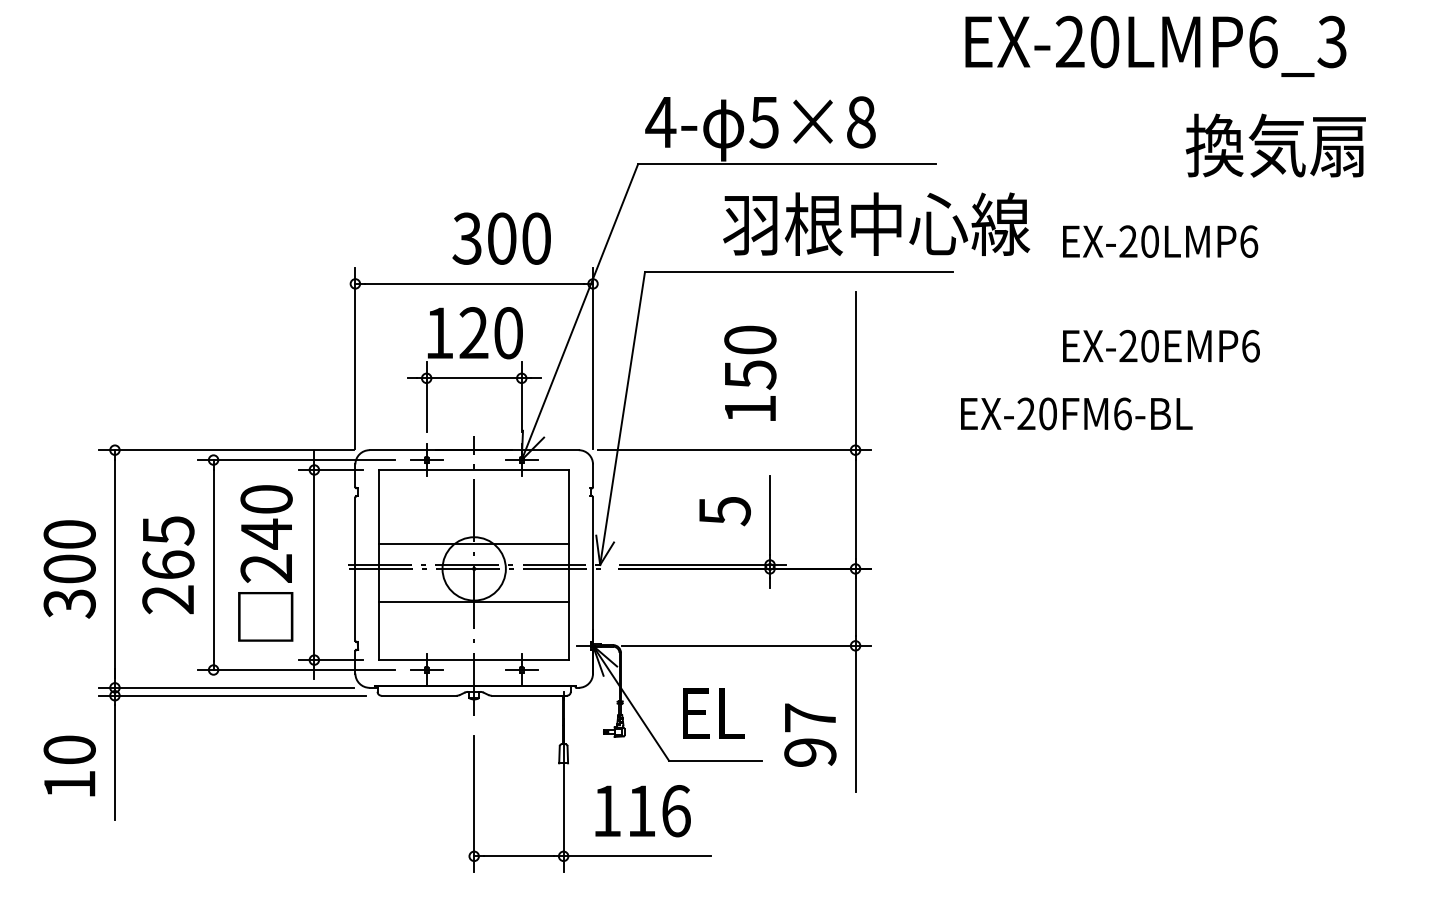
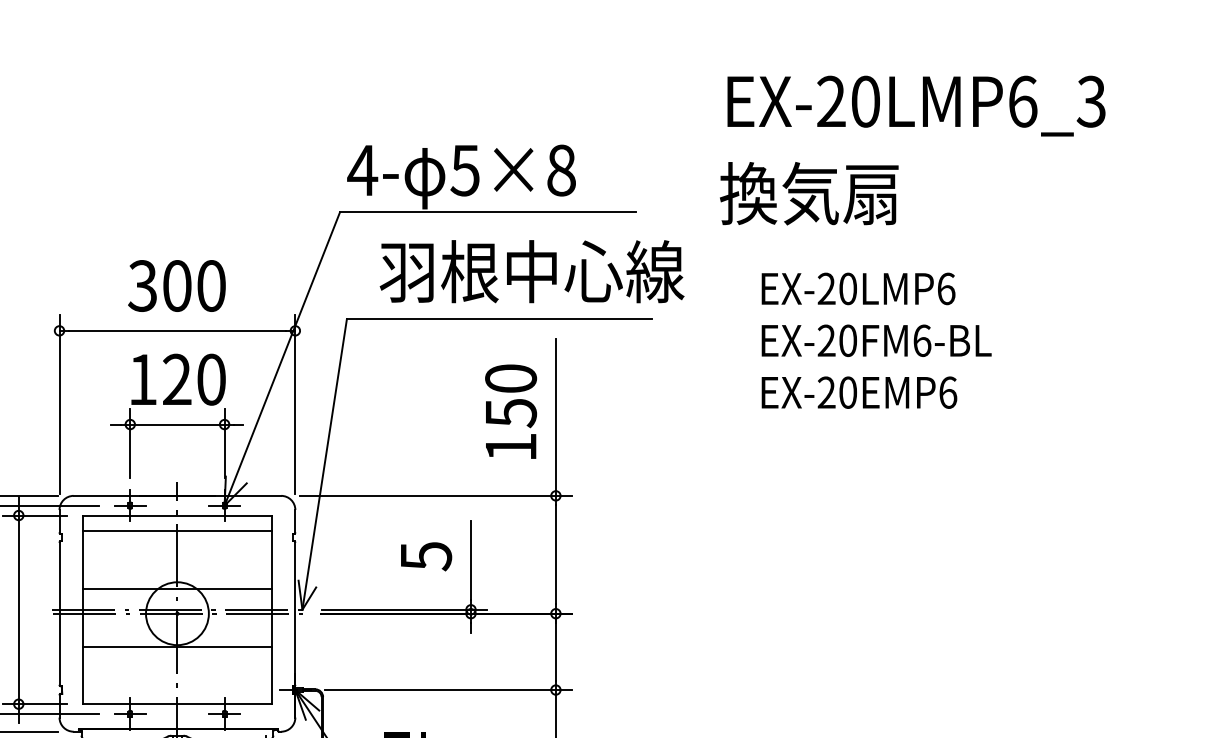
text: (1155, 45) -> (916, 105), moved
text: (1275, 145) -> (808, 193), moved
text: (876, 223) -> (532, 270), moved
text: (501, 238) -> (176, 285), moved
text: (750, 372) -> (511, 410), moved
text: (1076, 413) -> (876, 340), moved
line: (474, 485) -> (177, 530), added

